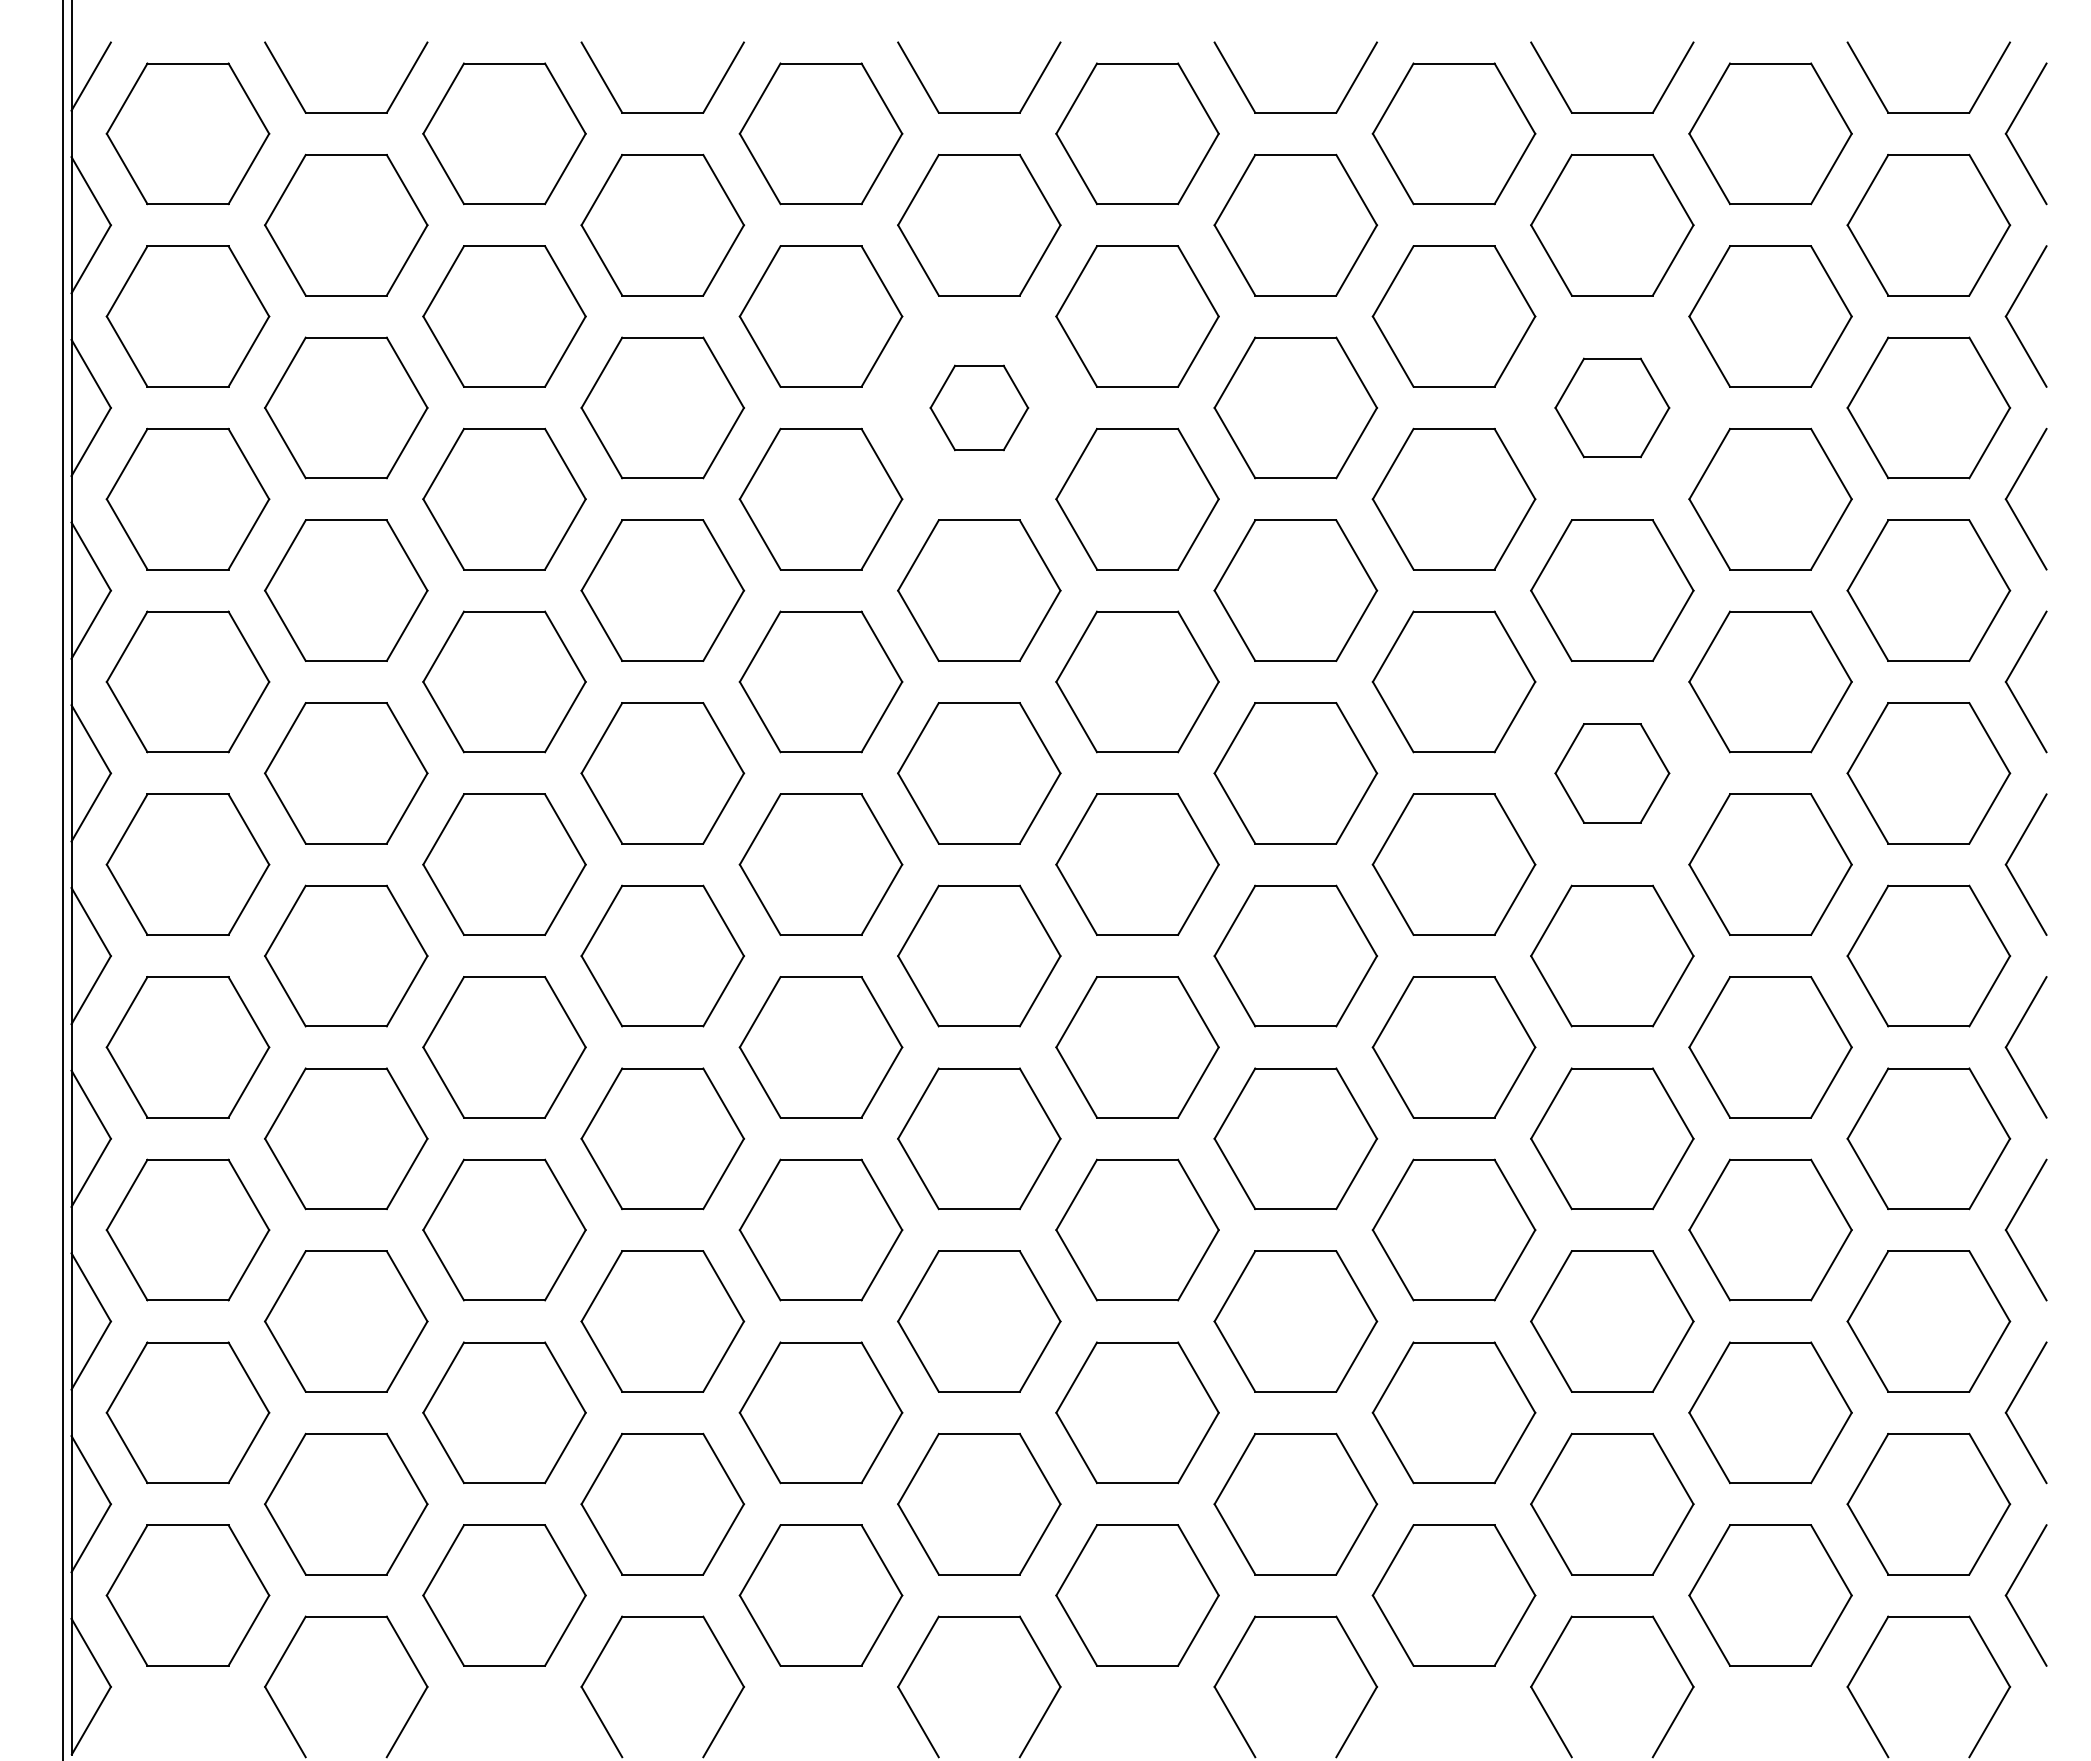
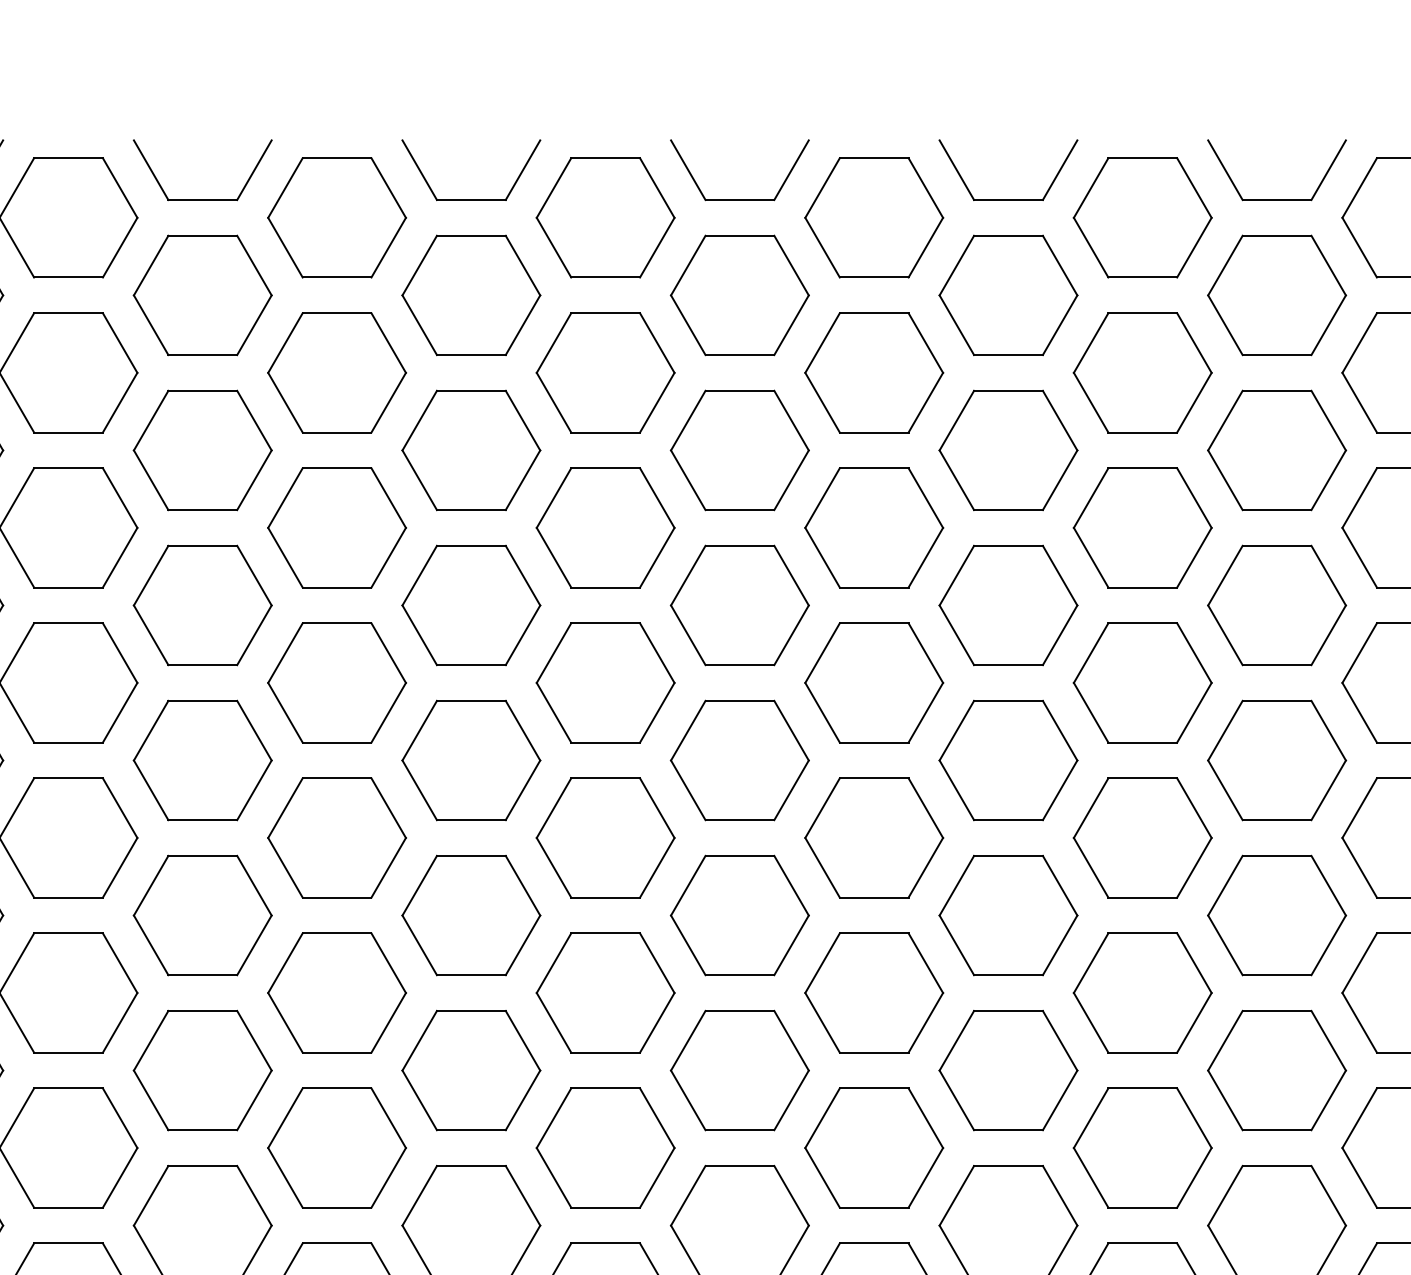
part: (979, 407) -> (740, 450), size x1.67
part: (1612, 407) -> (1277, 450), size x1.43
part: (1612, 773) -> (1277, 760), size x1.43

